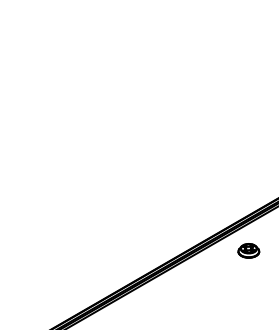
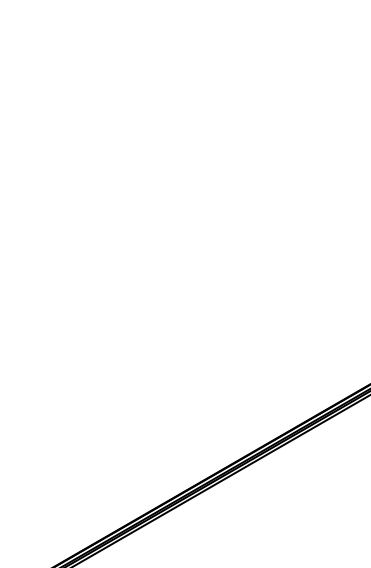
part: (248, 251) -> (345, 445), removed

